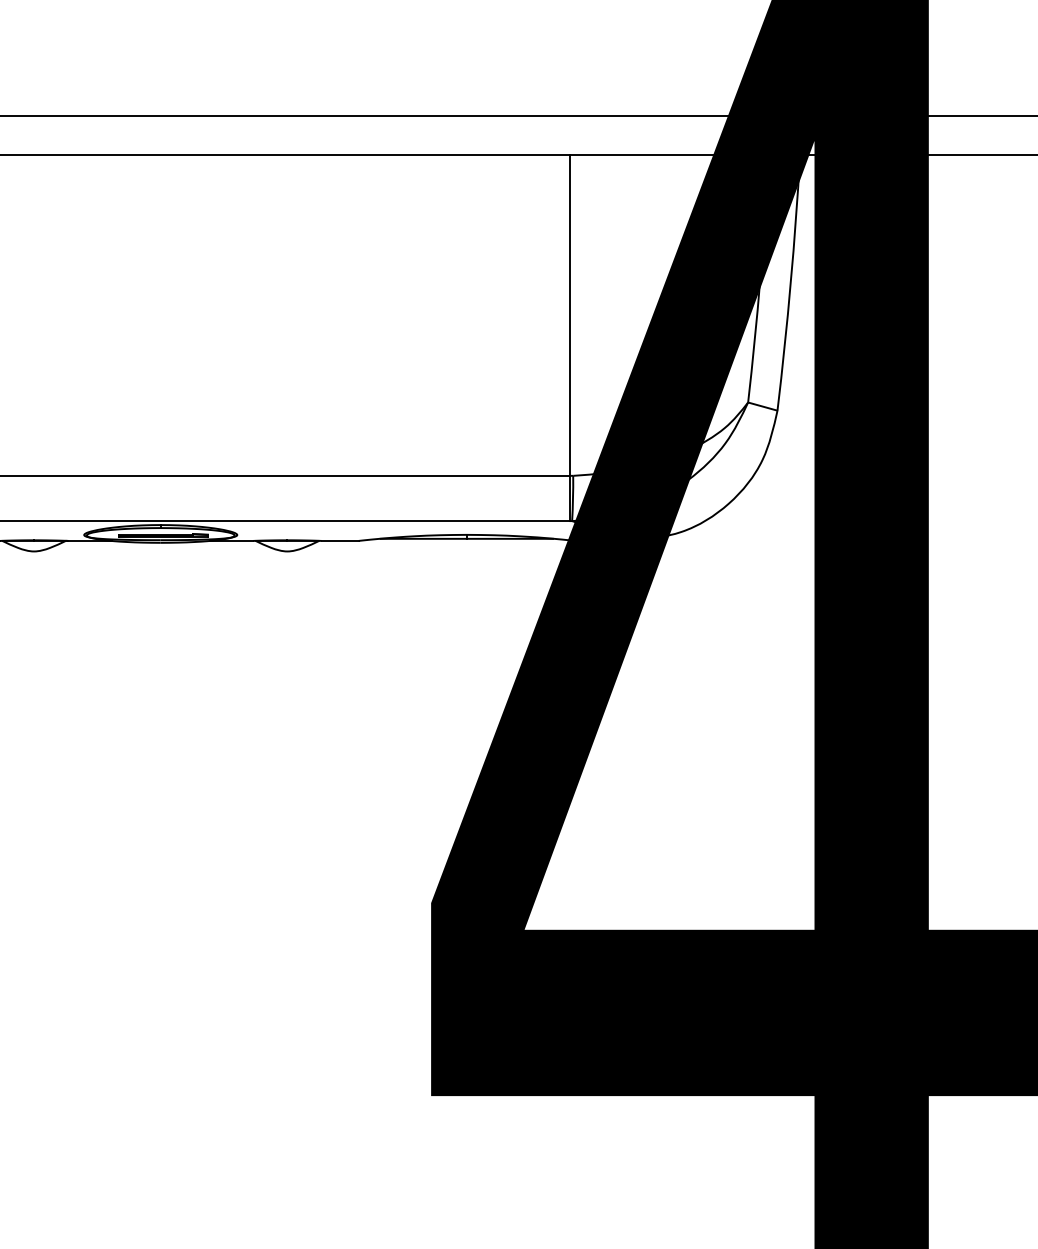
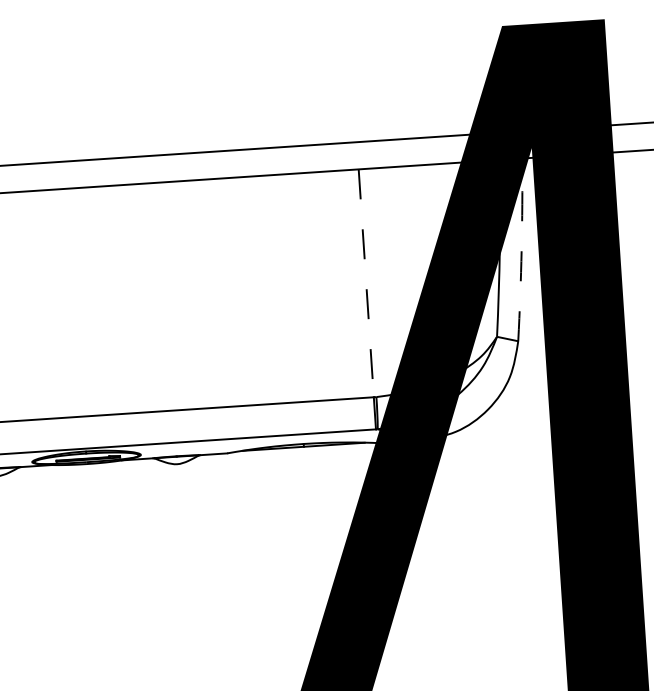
arc: (790, 282) -> (521, 249), solid -> dashed
line: (569, 315) -> (366, 283), solid -> dashed

